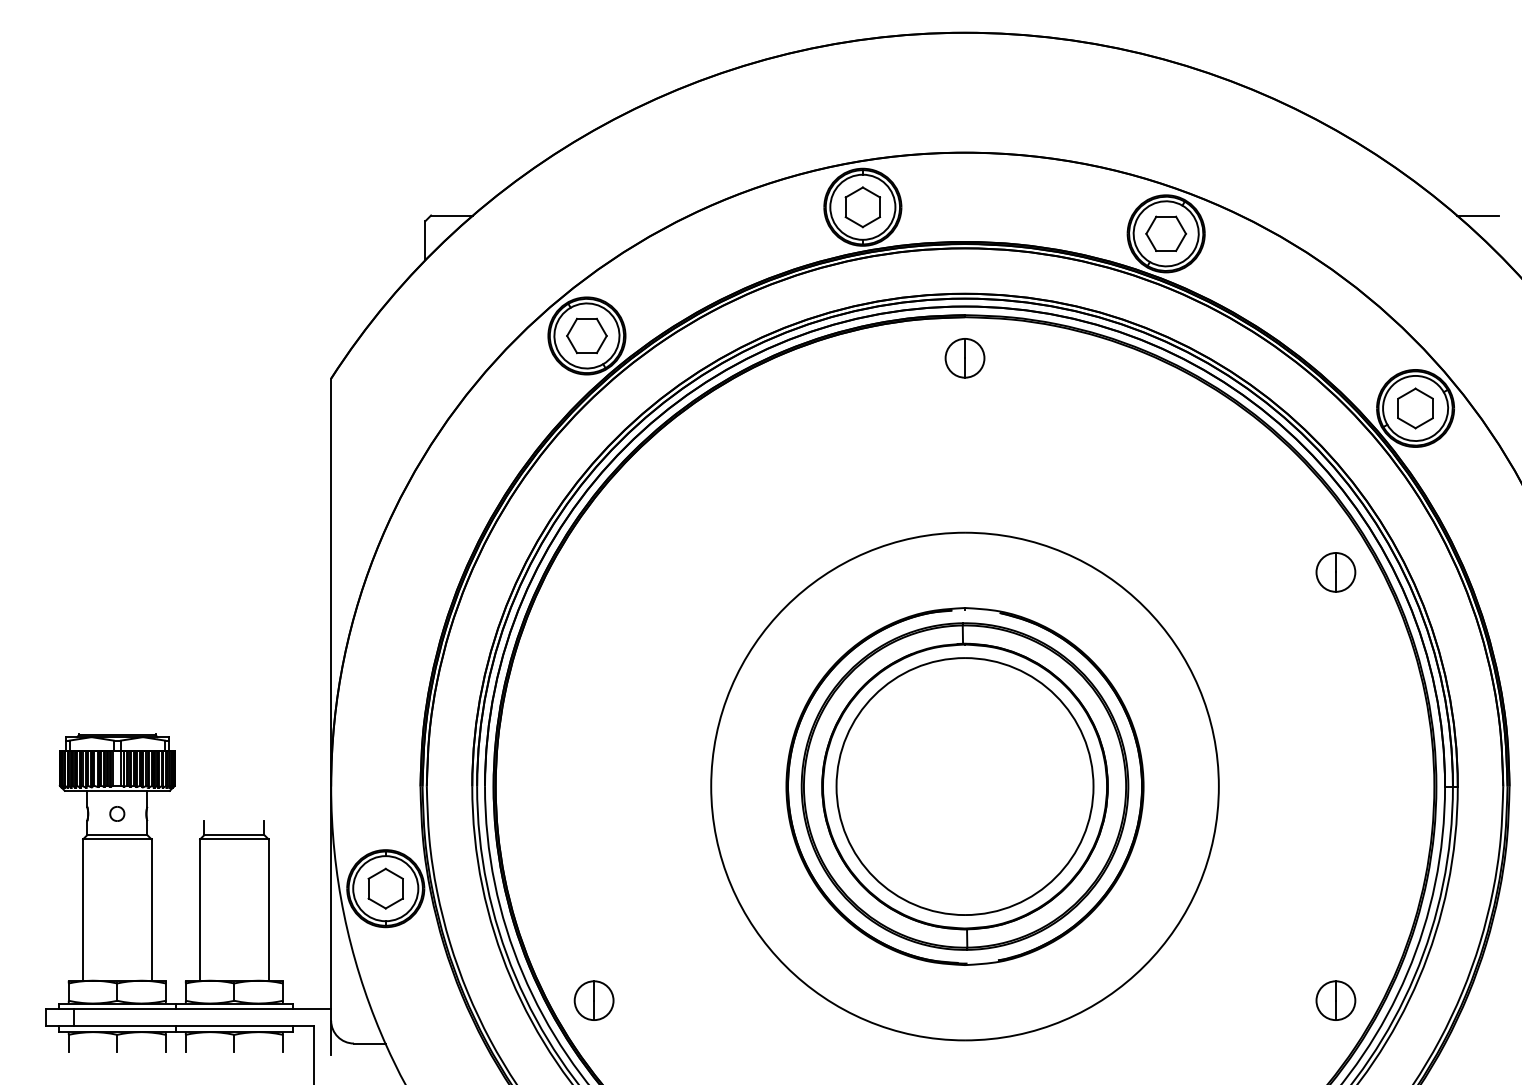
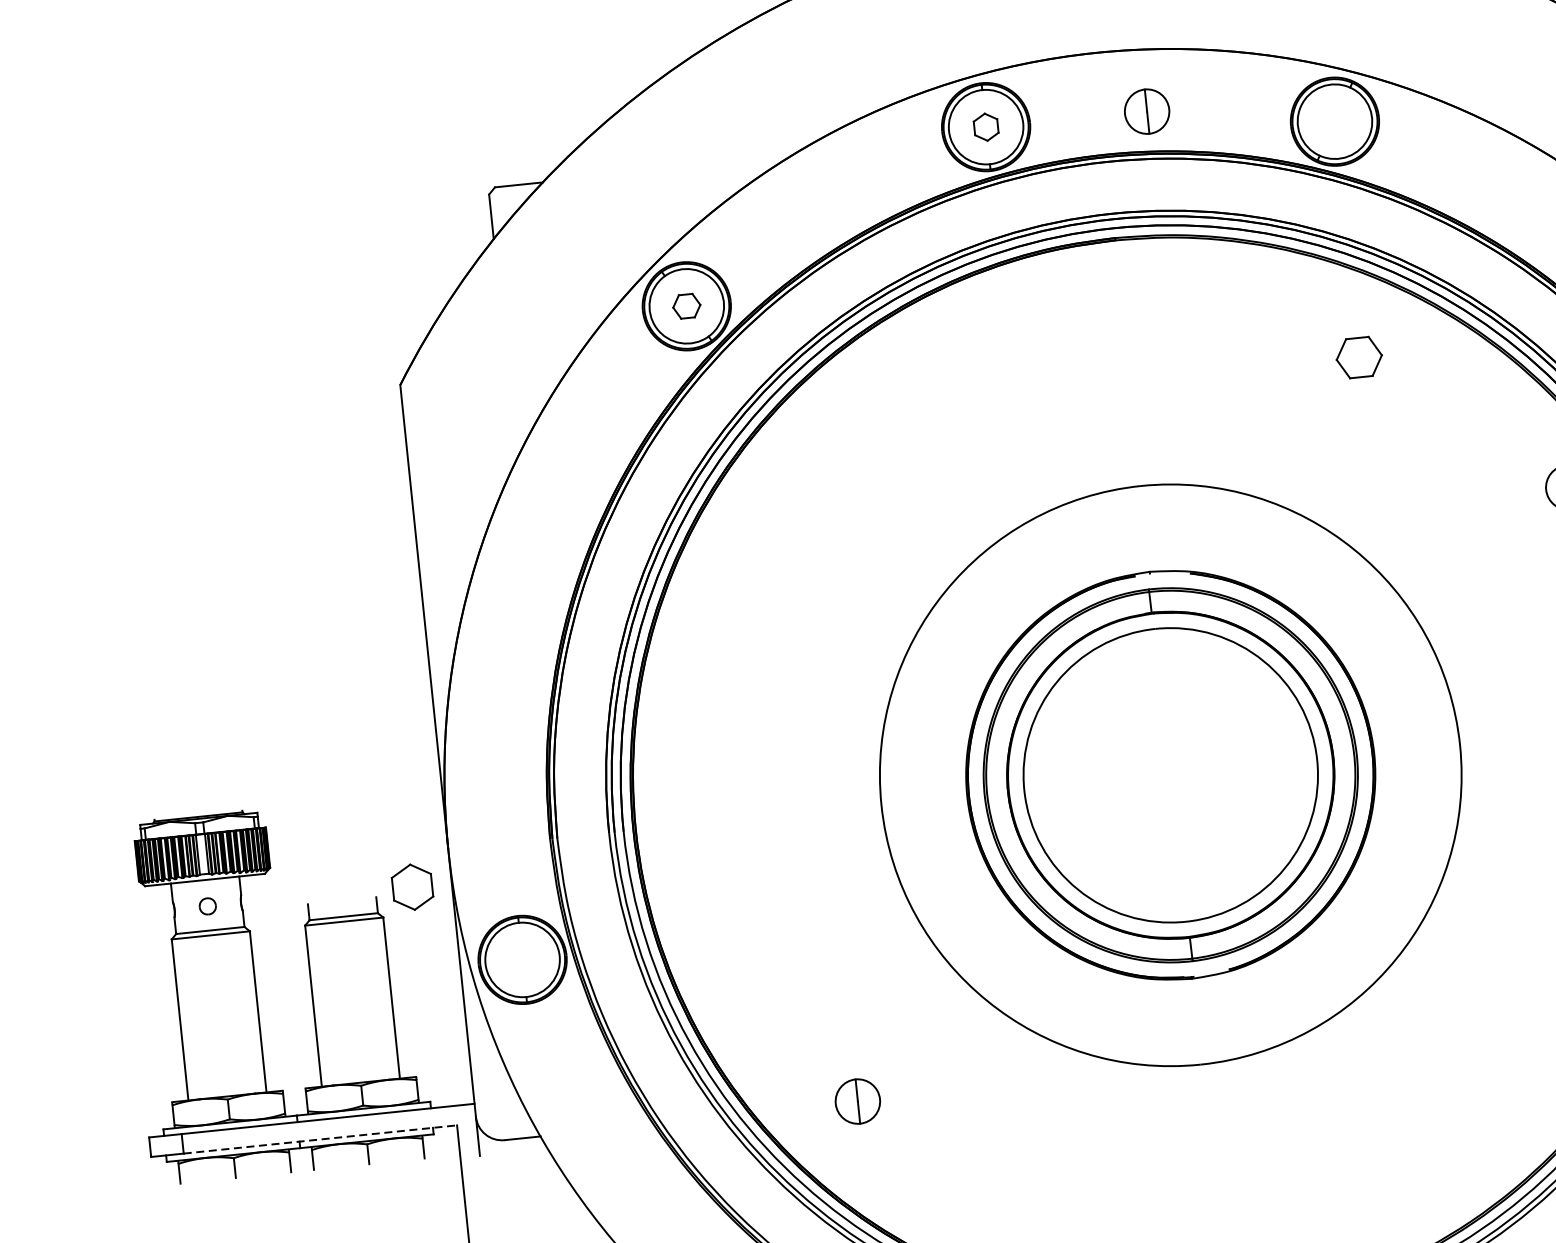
part: (862, 207) -> (985, 127), size x0.6
part: (1166, 233) -> (1359, 357), moved
part: (586, 335) -> (686, 305), size x0.6
part: (964, 358) -> (1146, 111), moved
part: (385, 888) -> (412, 887), moved
part: (593, 1000) -> (857, 1101), moved
line: (194, 1026) -> (320, 1139), solid -> dashed

